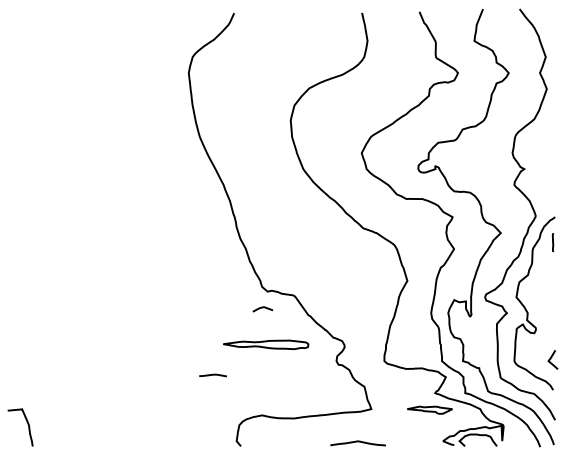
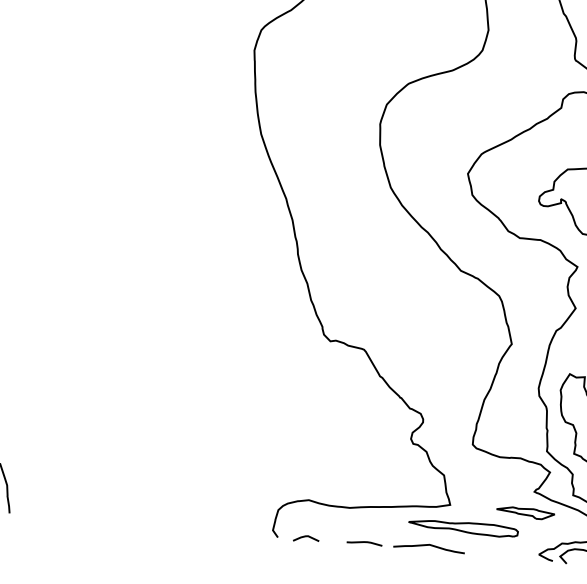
line: (262, 308) -> (305, 537), moved
part: (266, 344) -> (464, 527), moved
curve: (212, 375) -> (363, 542), moved

